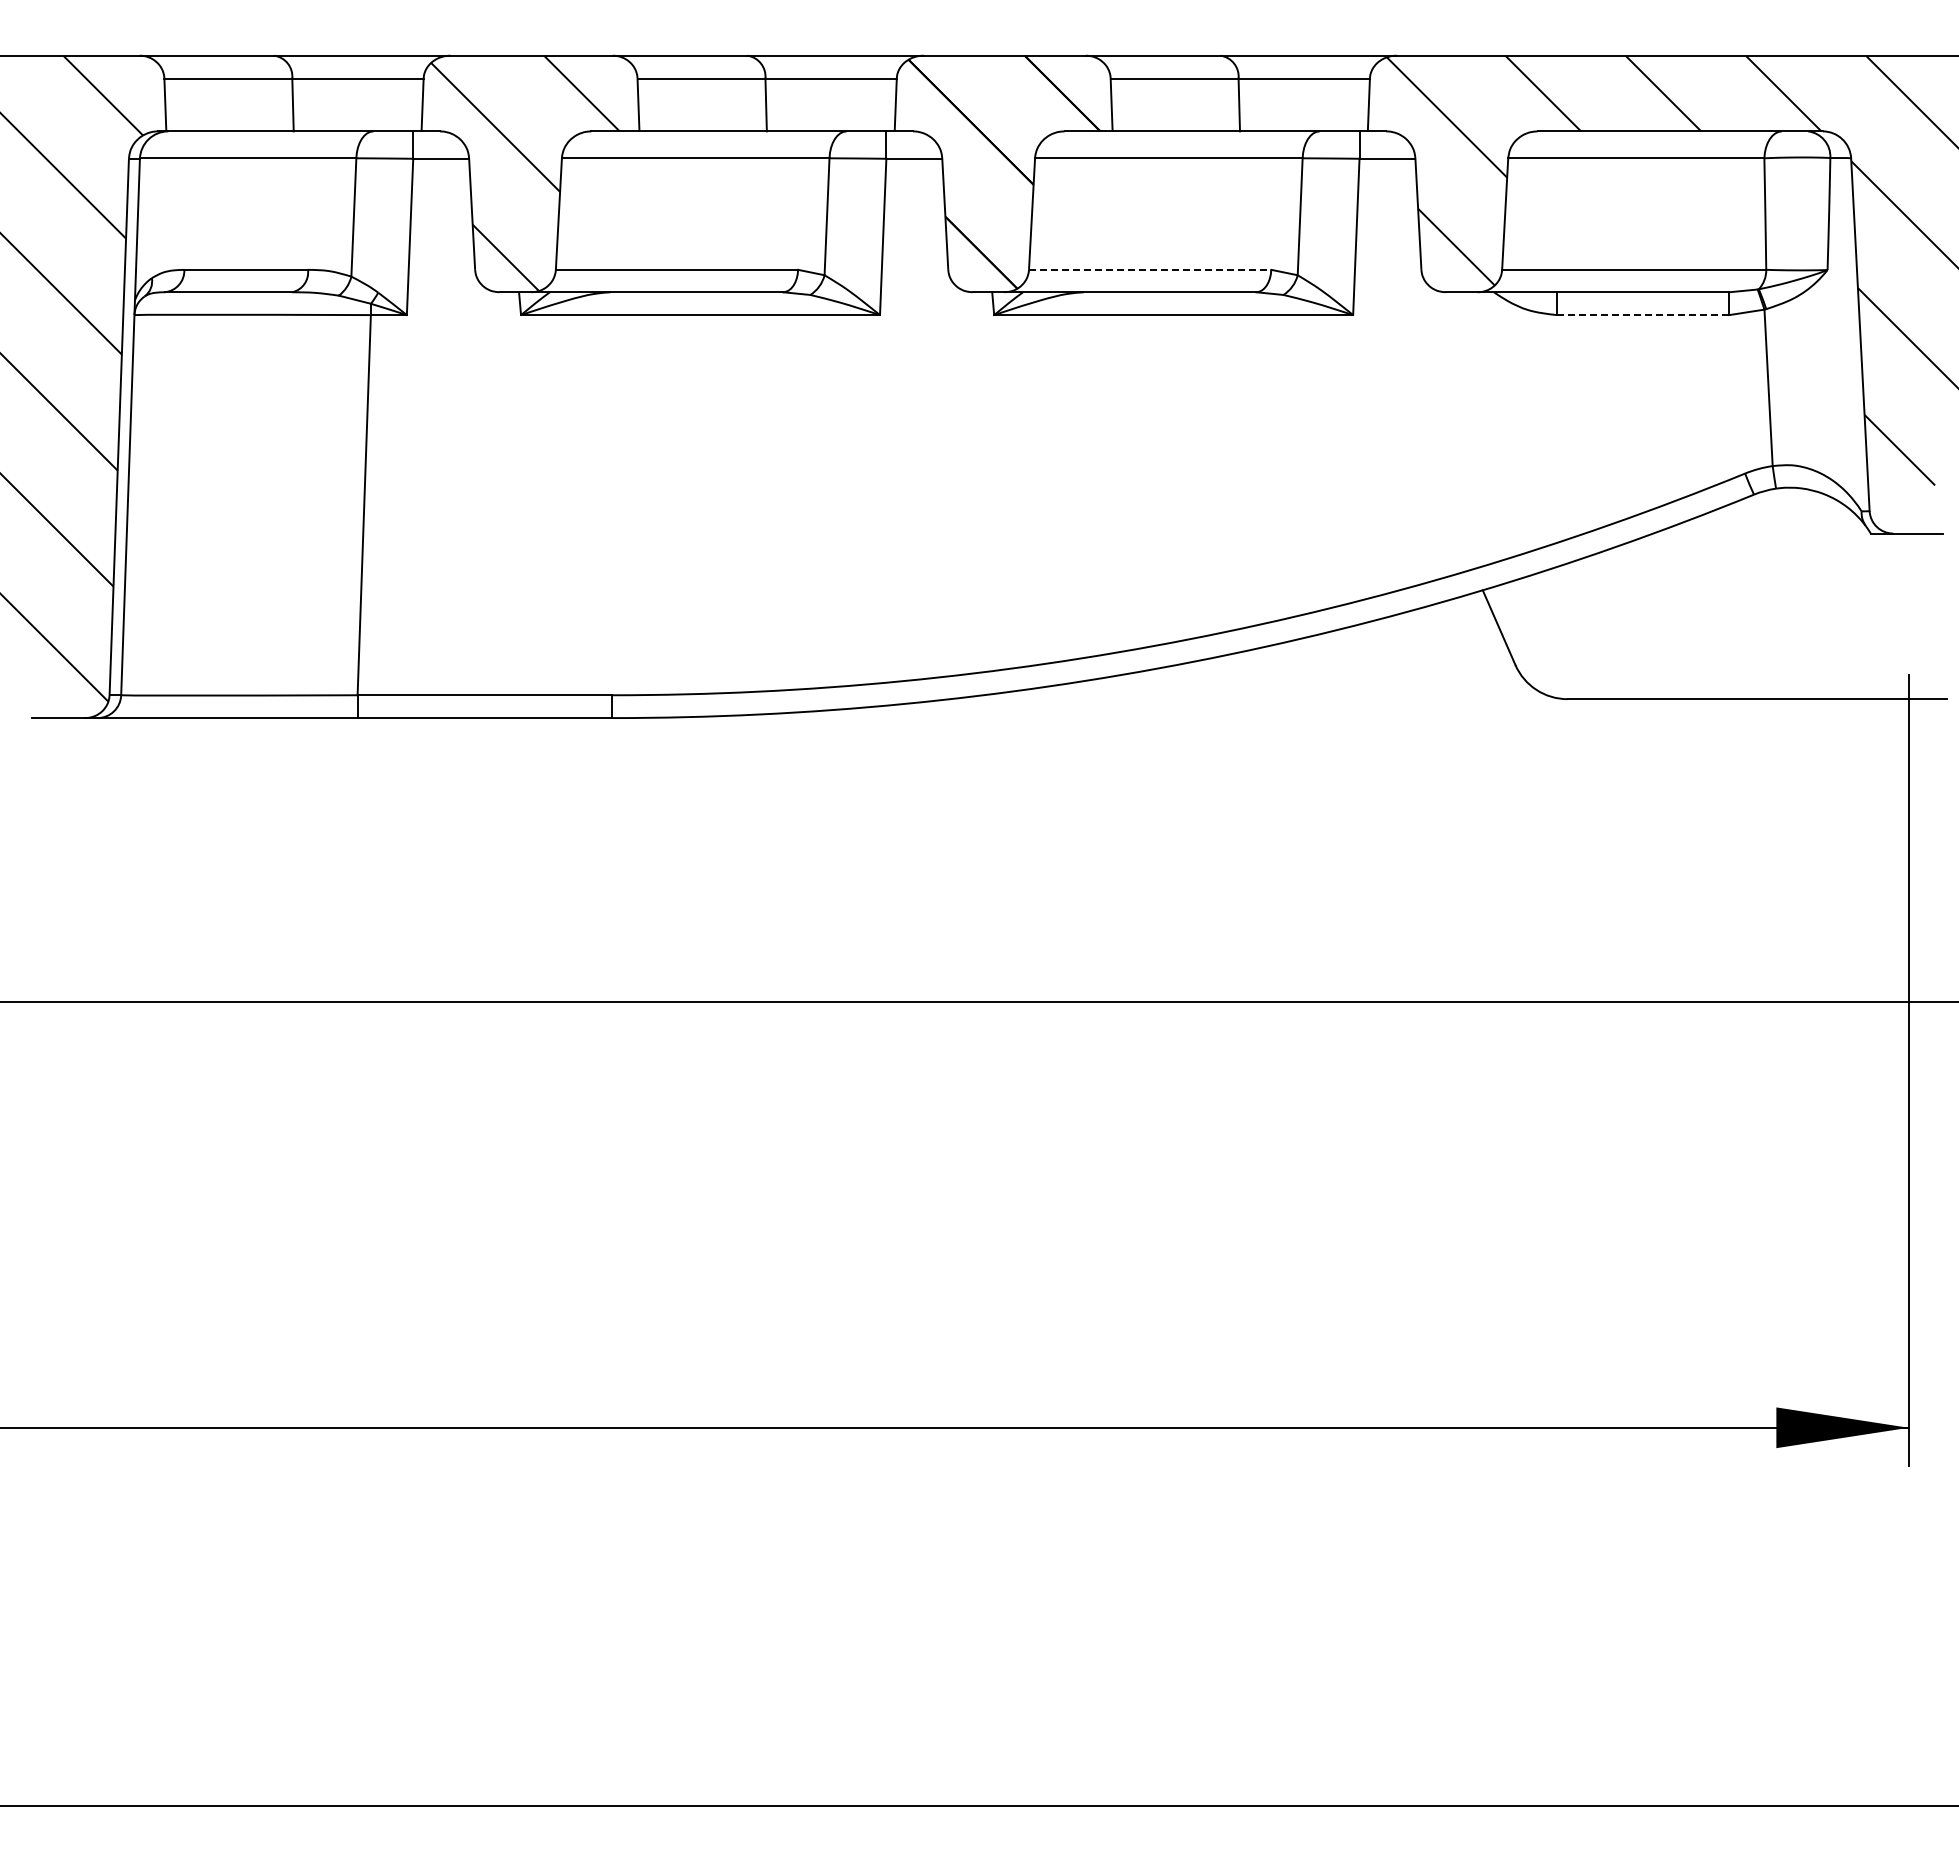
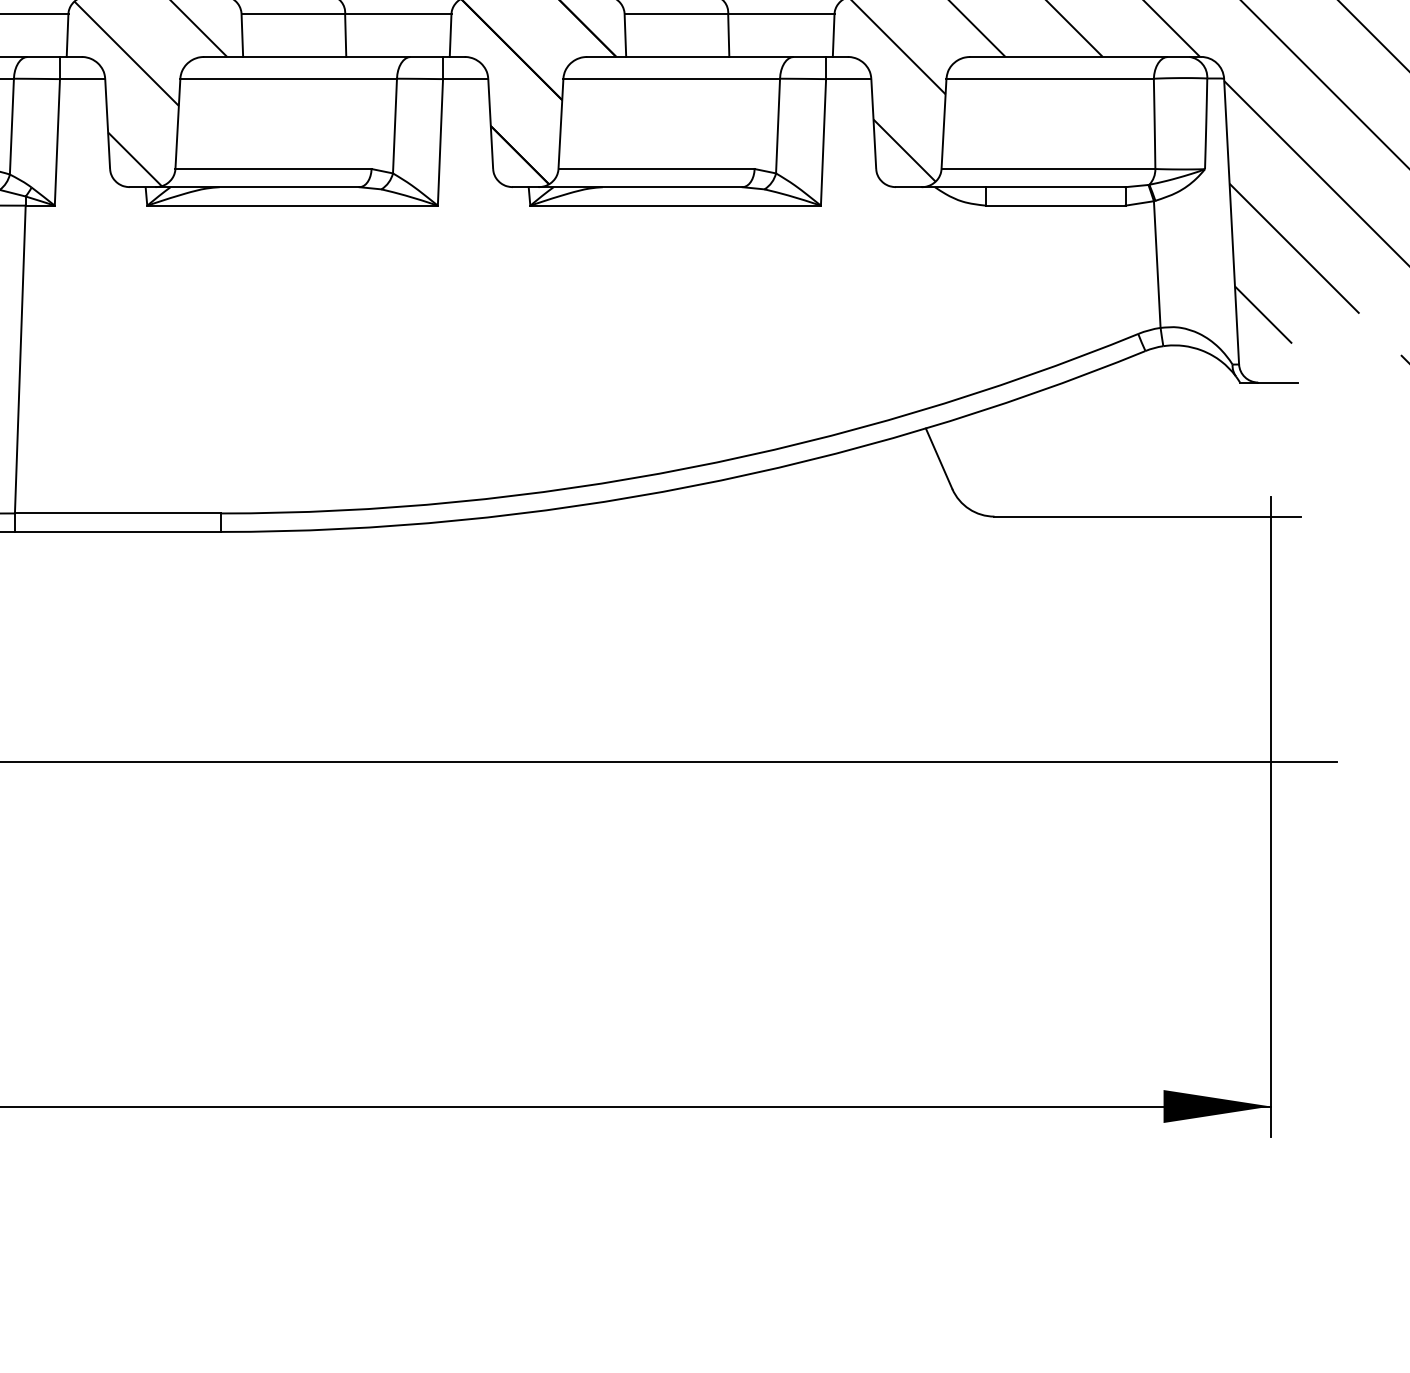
line: (1150, 269) -> (656, 168), dashed -> solid
line: (1642, 315) -> (1055, 206), dashed -> solid

